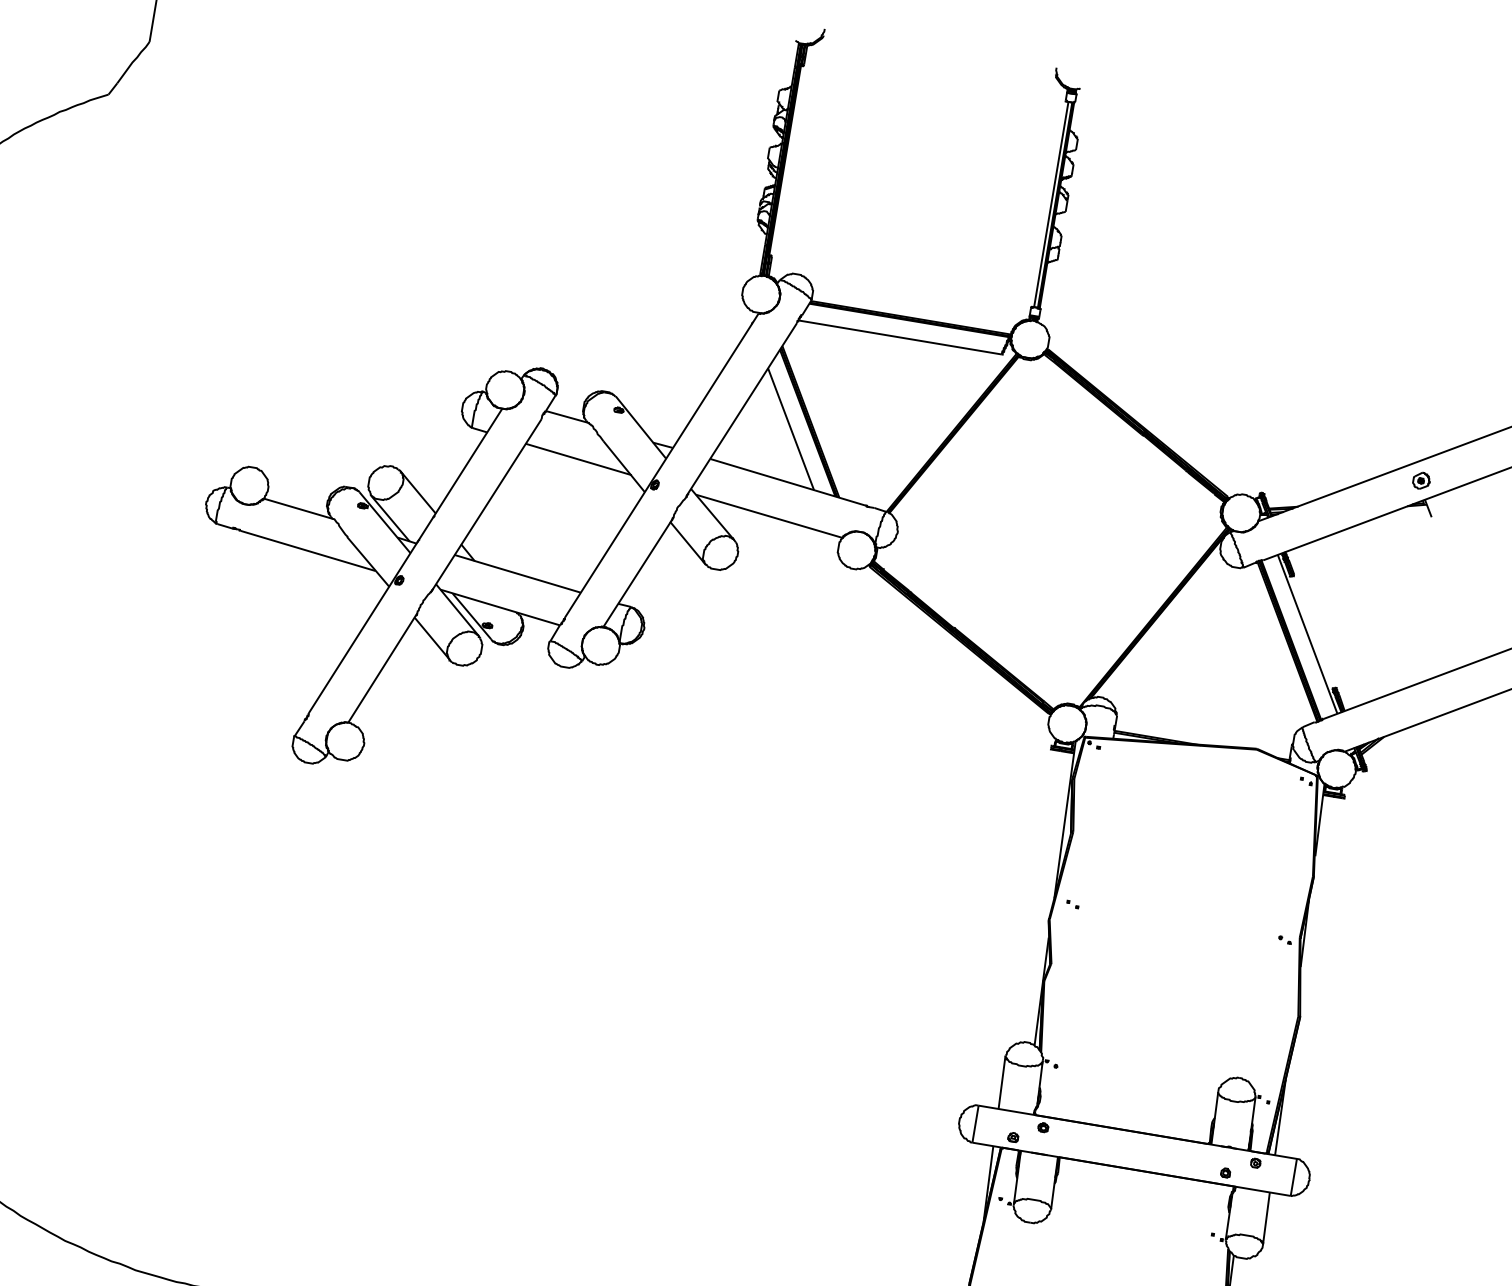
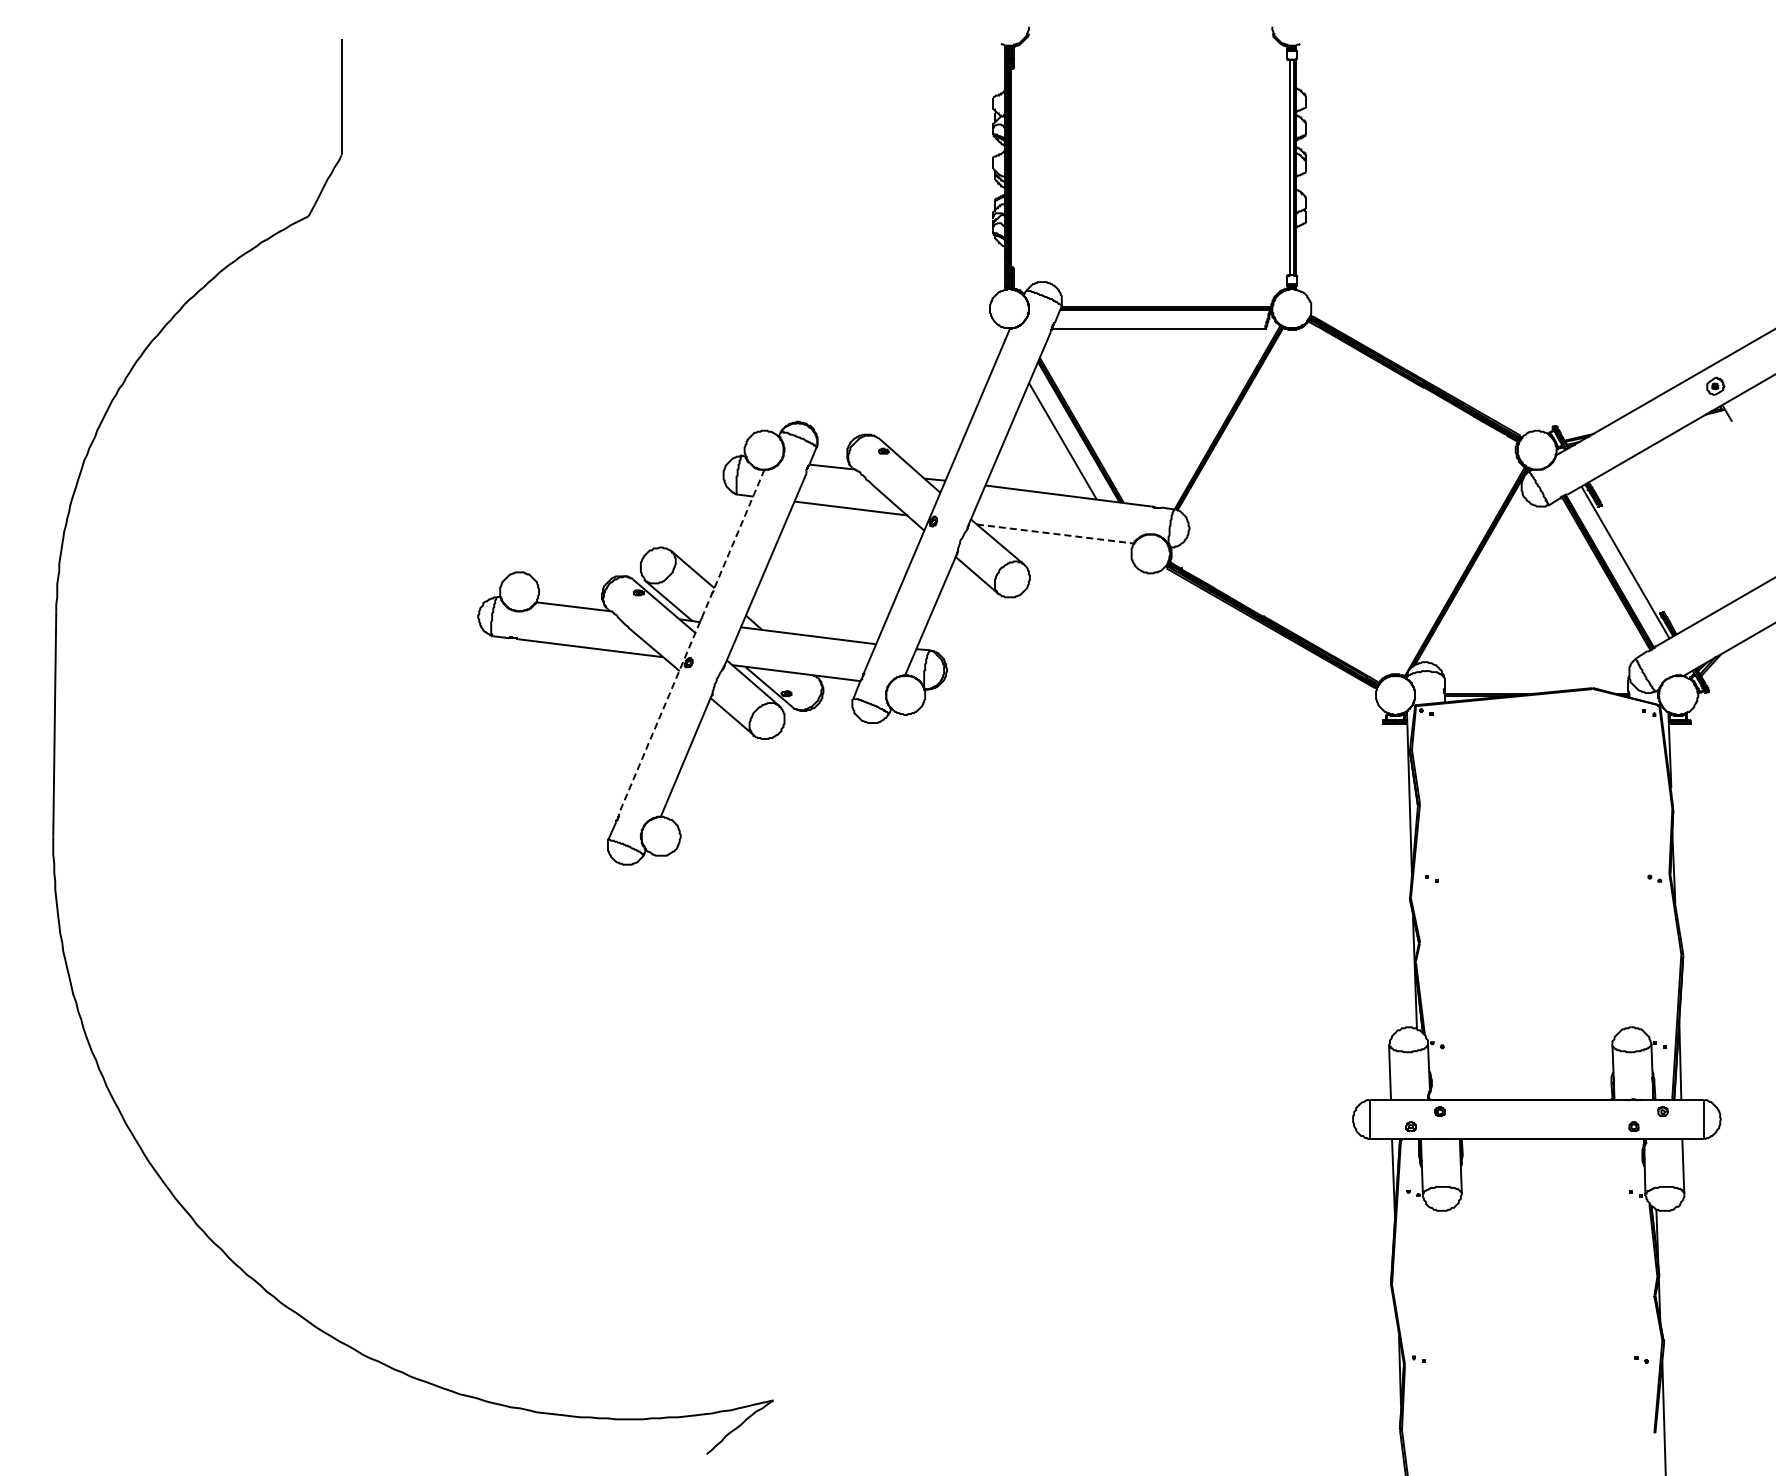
line: (769, 515) -> (1055, 533), solid -> dashed
line: (405, 560) -> (691, 641), solid -> dashed

